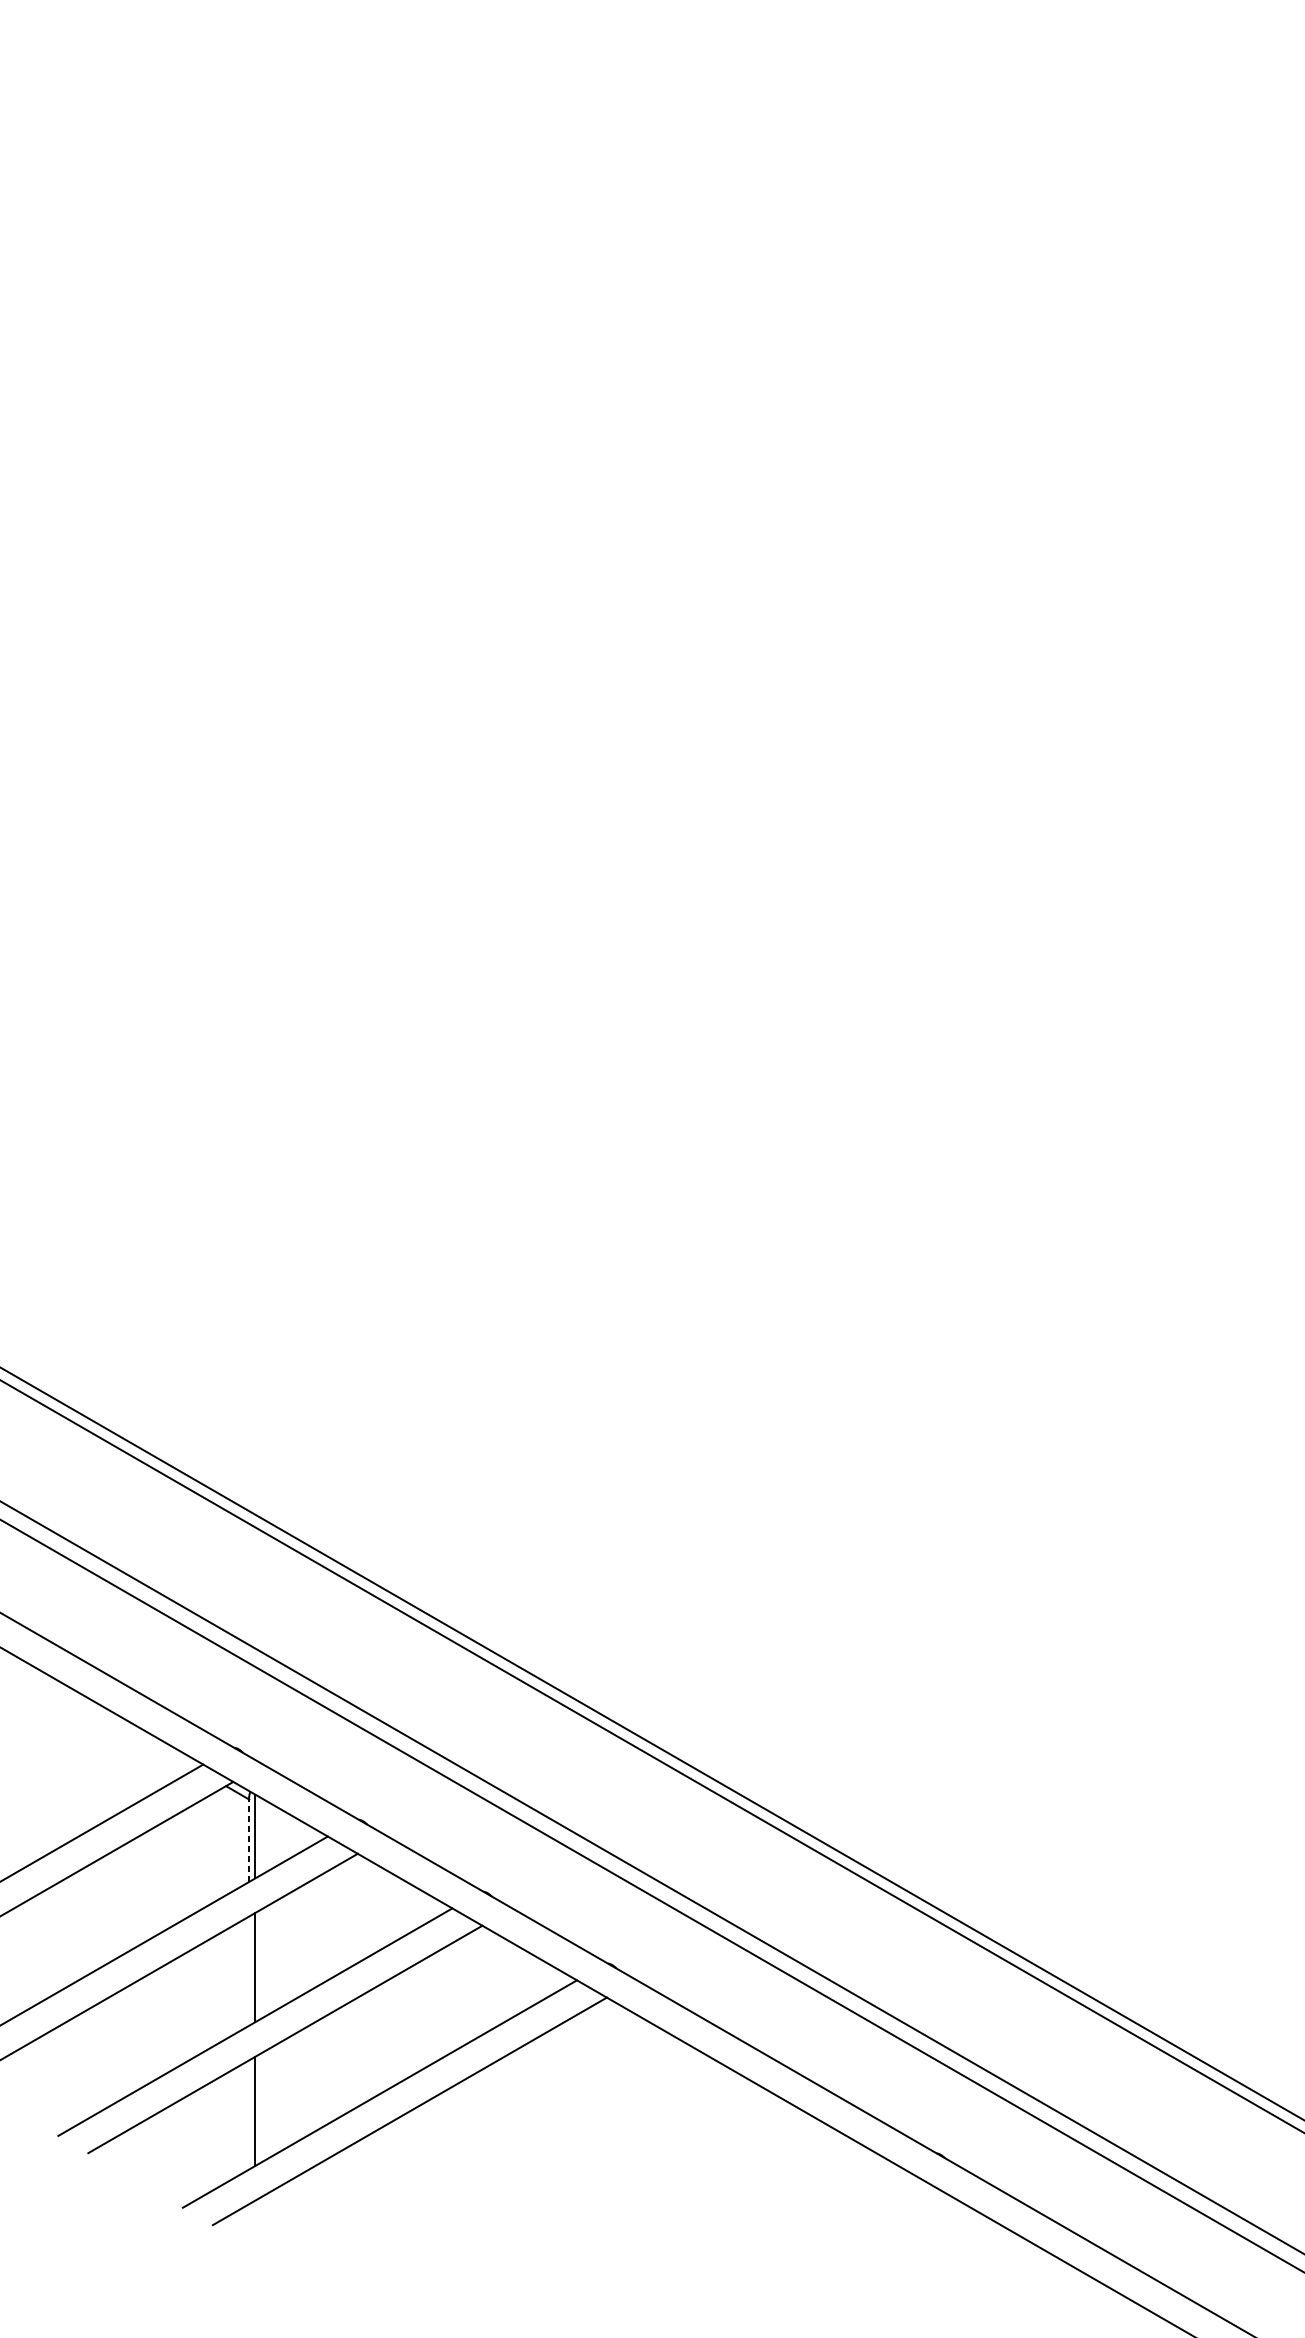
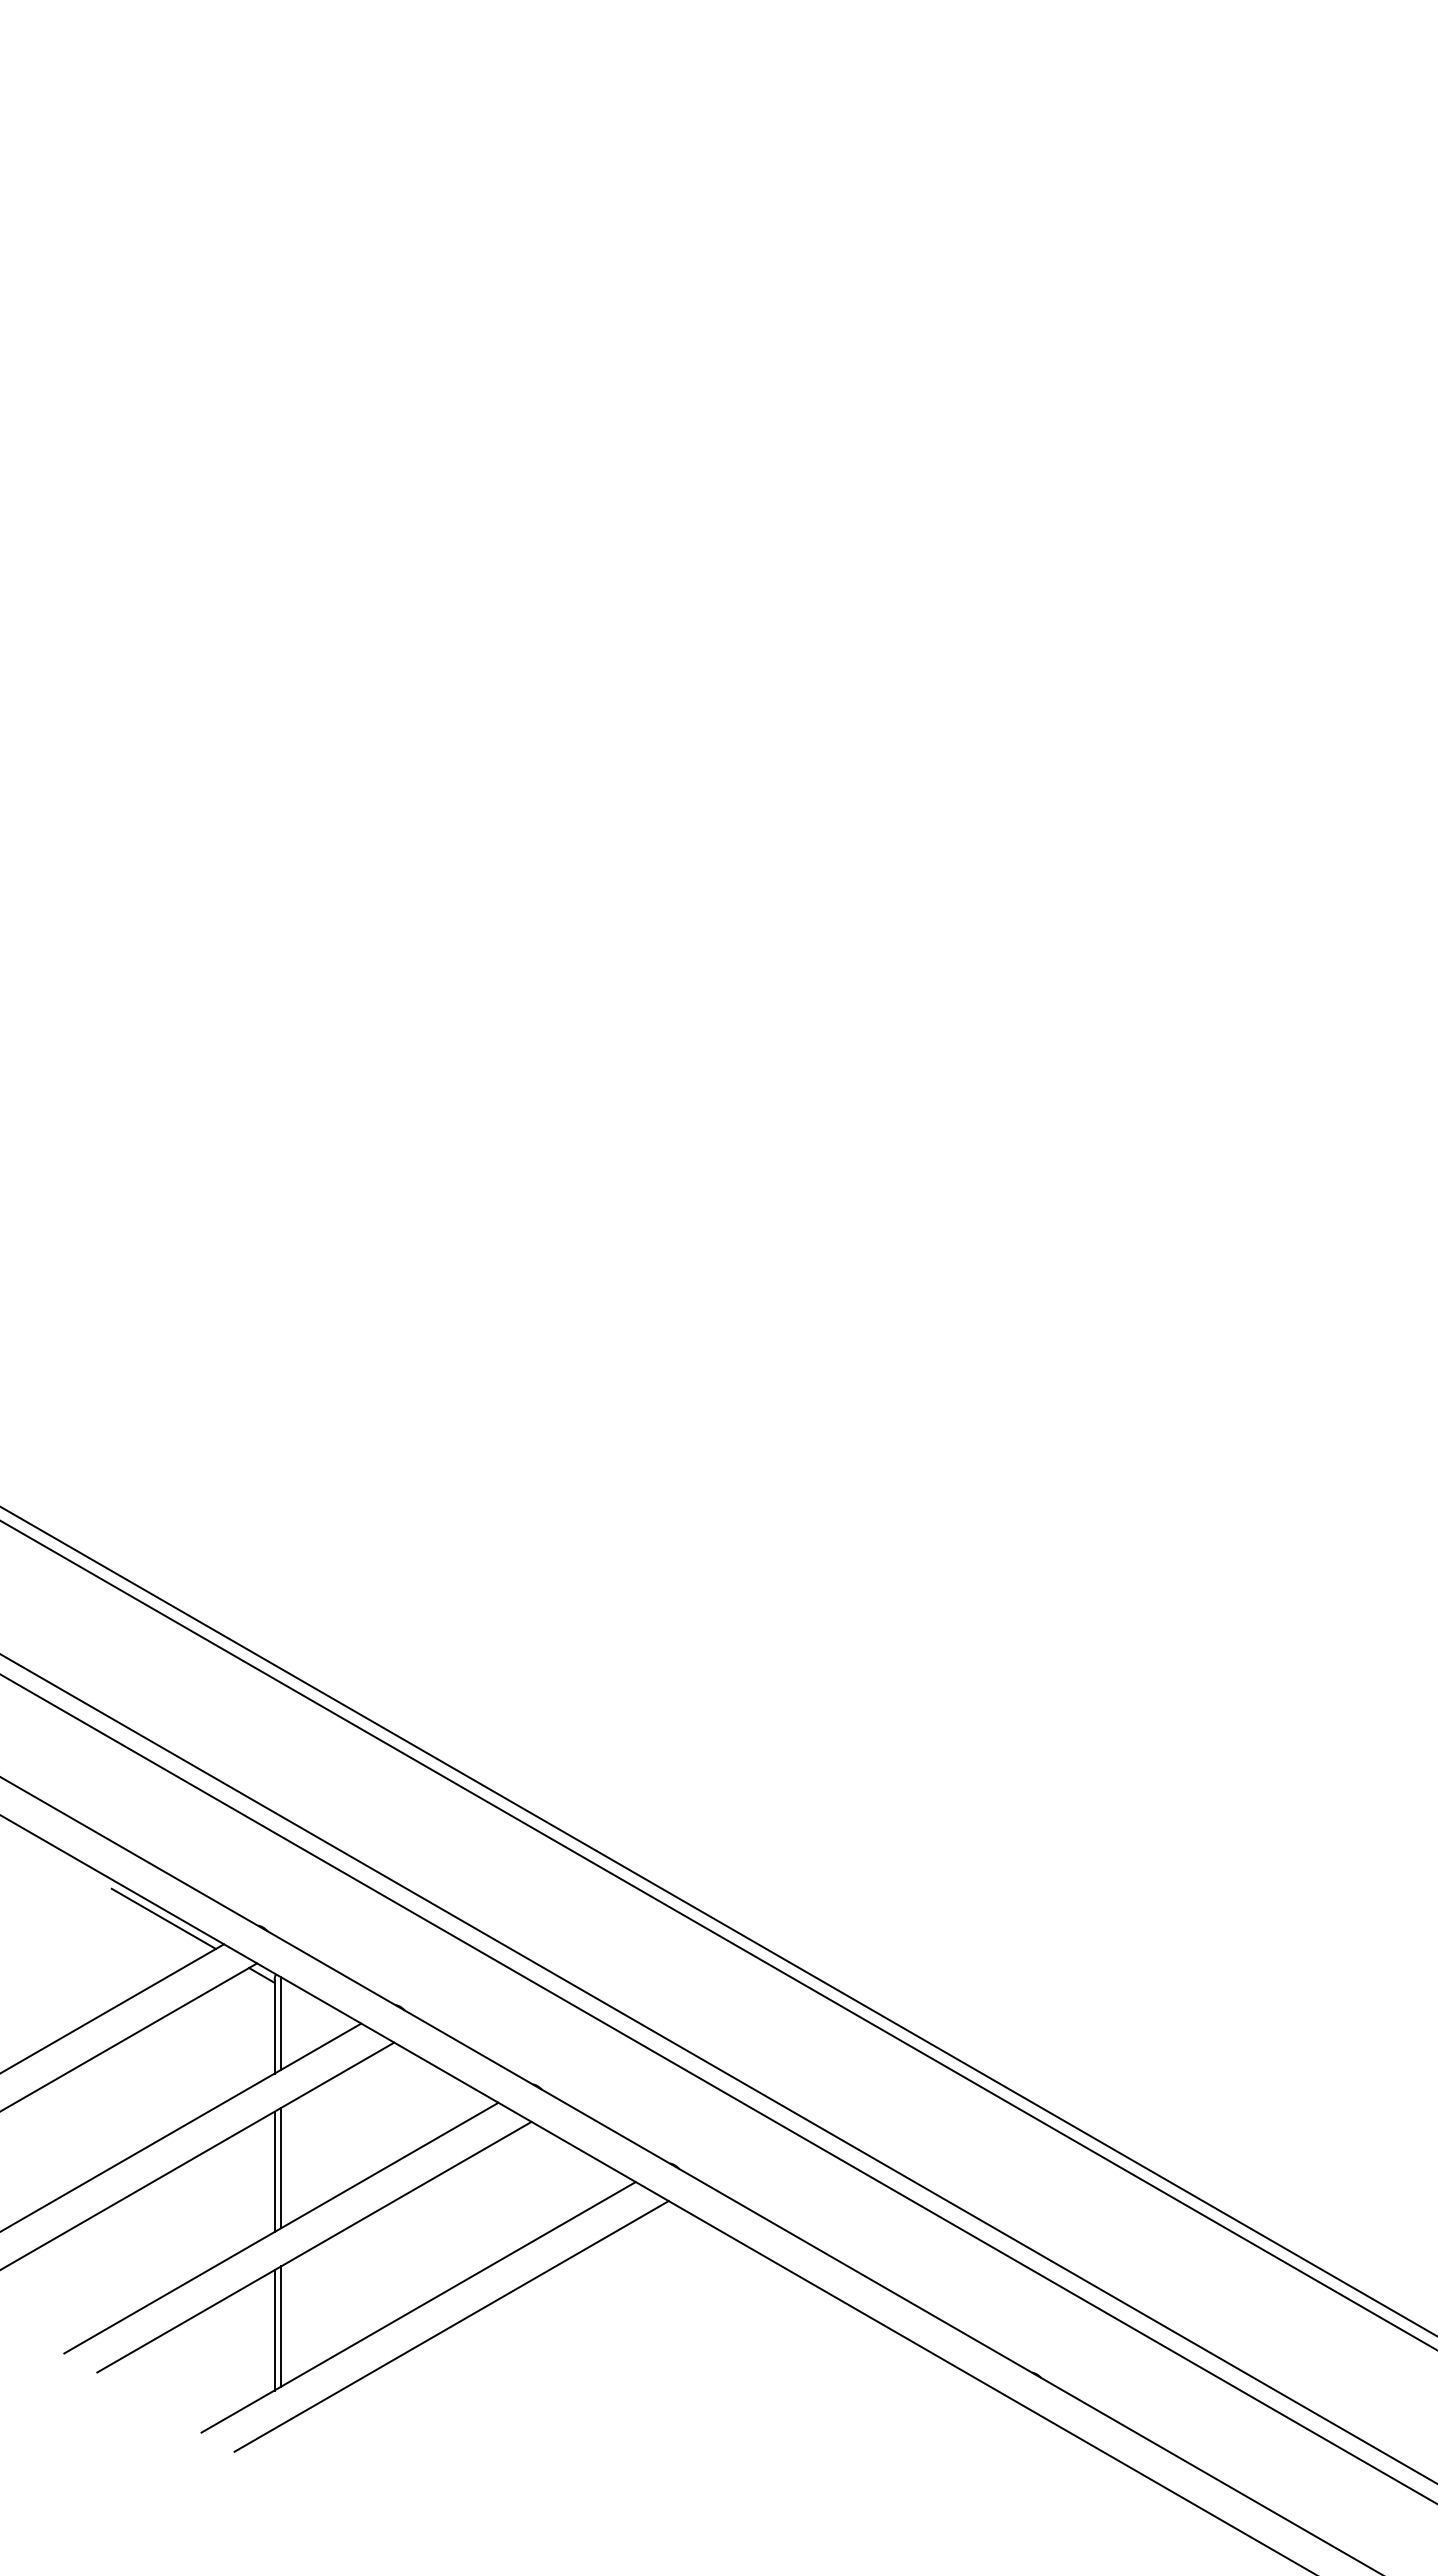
line: (148, 1741) -> (163, 1918), added
line: (249, 1839) -> (274, 2026), dashed -> solid
line: (249, 1970) -> (274, 2171), added
line: (249, 2115) -> (274, 2330), added

